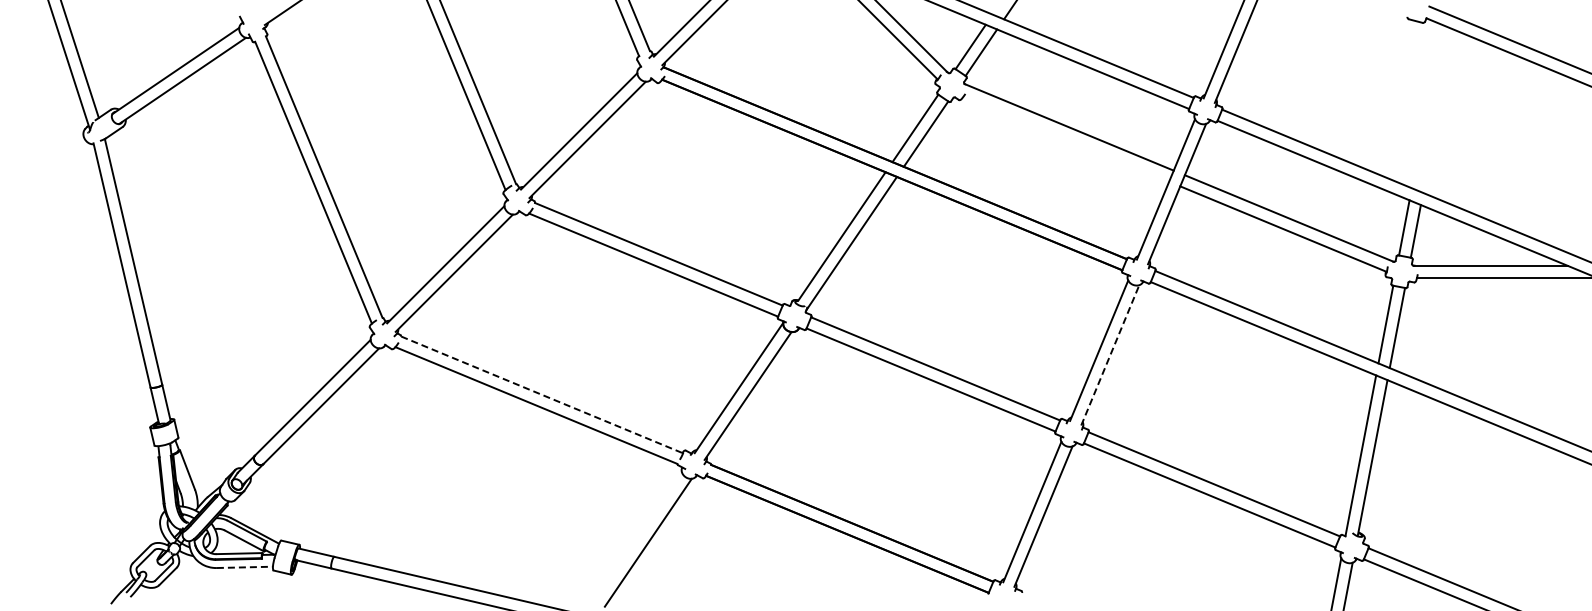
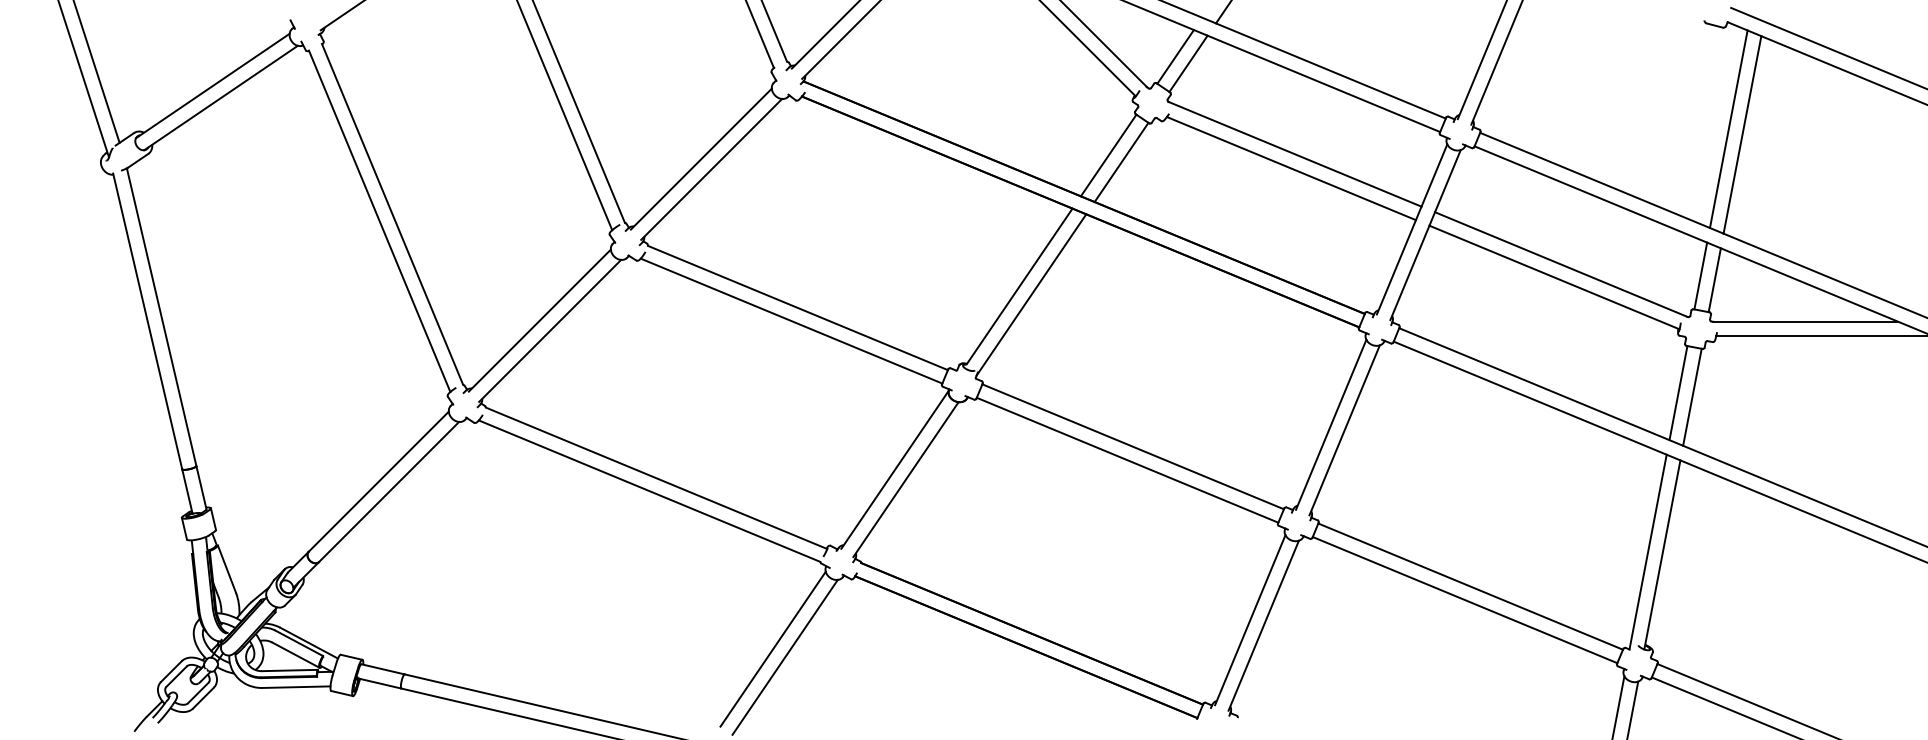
line: (1426, 106) -> (1727, 128), added
line: (1438, 110) -> (1742, 133), added
line: (1066, 138) -> (1291, 167), added
line: (1110, 355) -> (1344, 430), dashed -> solid
line: (542, 394) -> (656, 477), dashed -> solid
line: (637, 535) -> (772, 648), added
line: (245, 567) -> (297, 687), dashed -> solid

